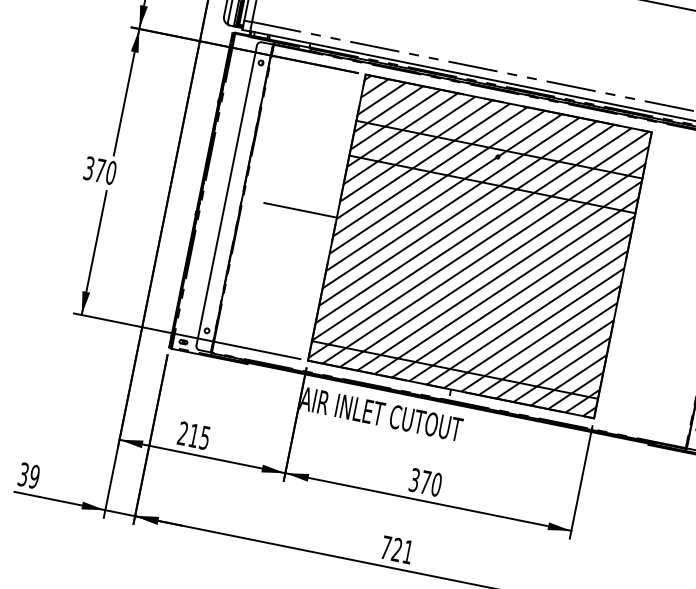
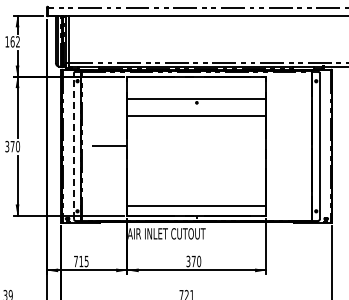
line: (225, 195) -> (73, 146), solid -> dashed
hatch: (479, 244) -> (196, 145), removed
text: (182, 433) -> (75, 261), 215 -> 715

